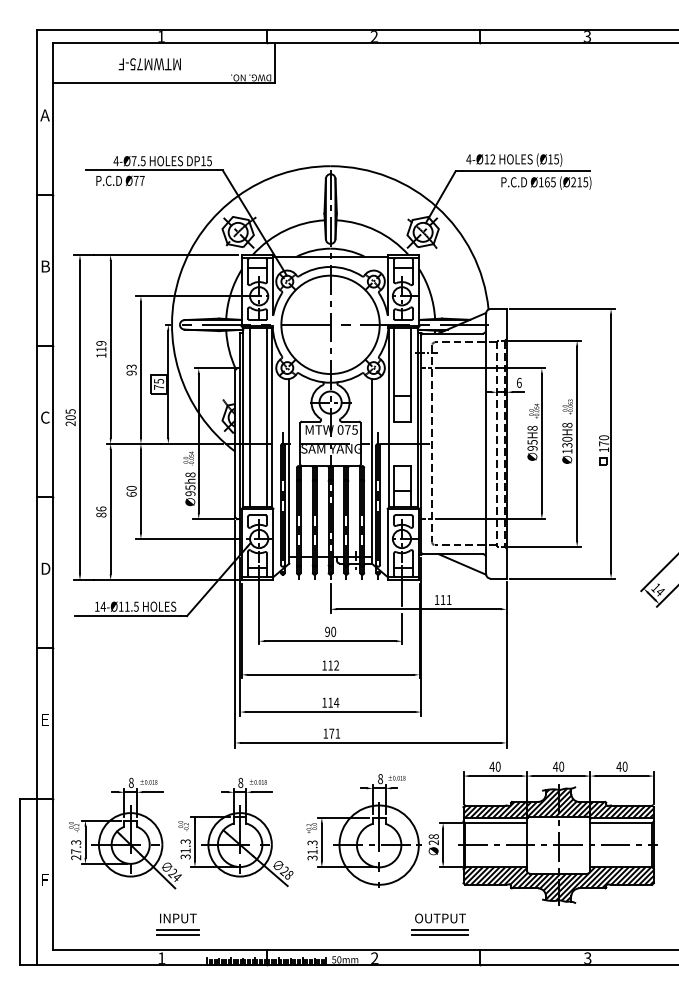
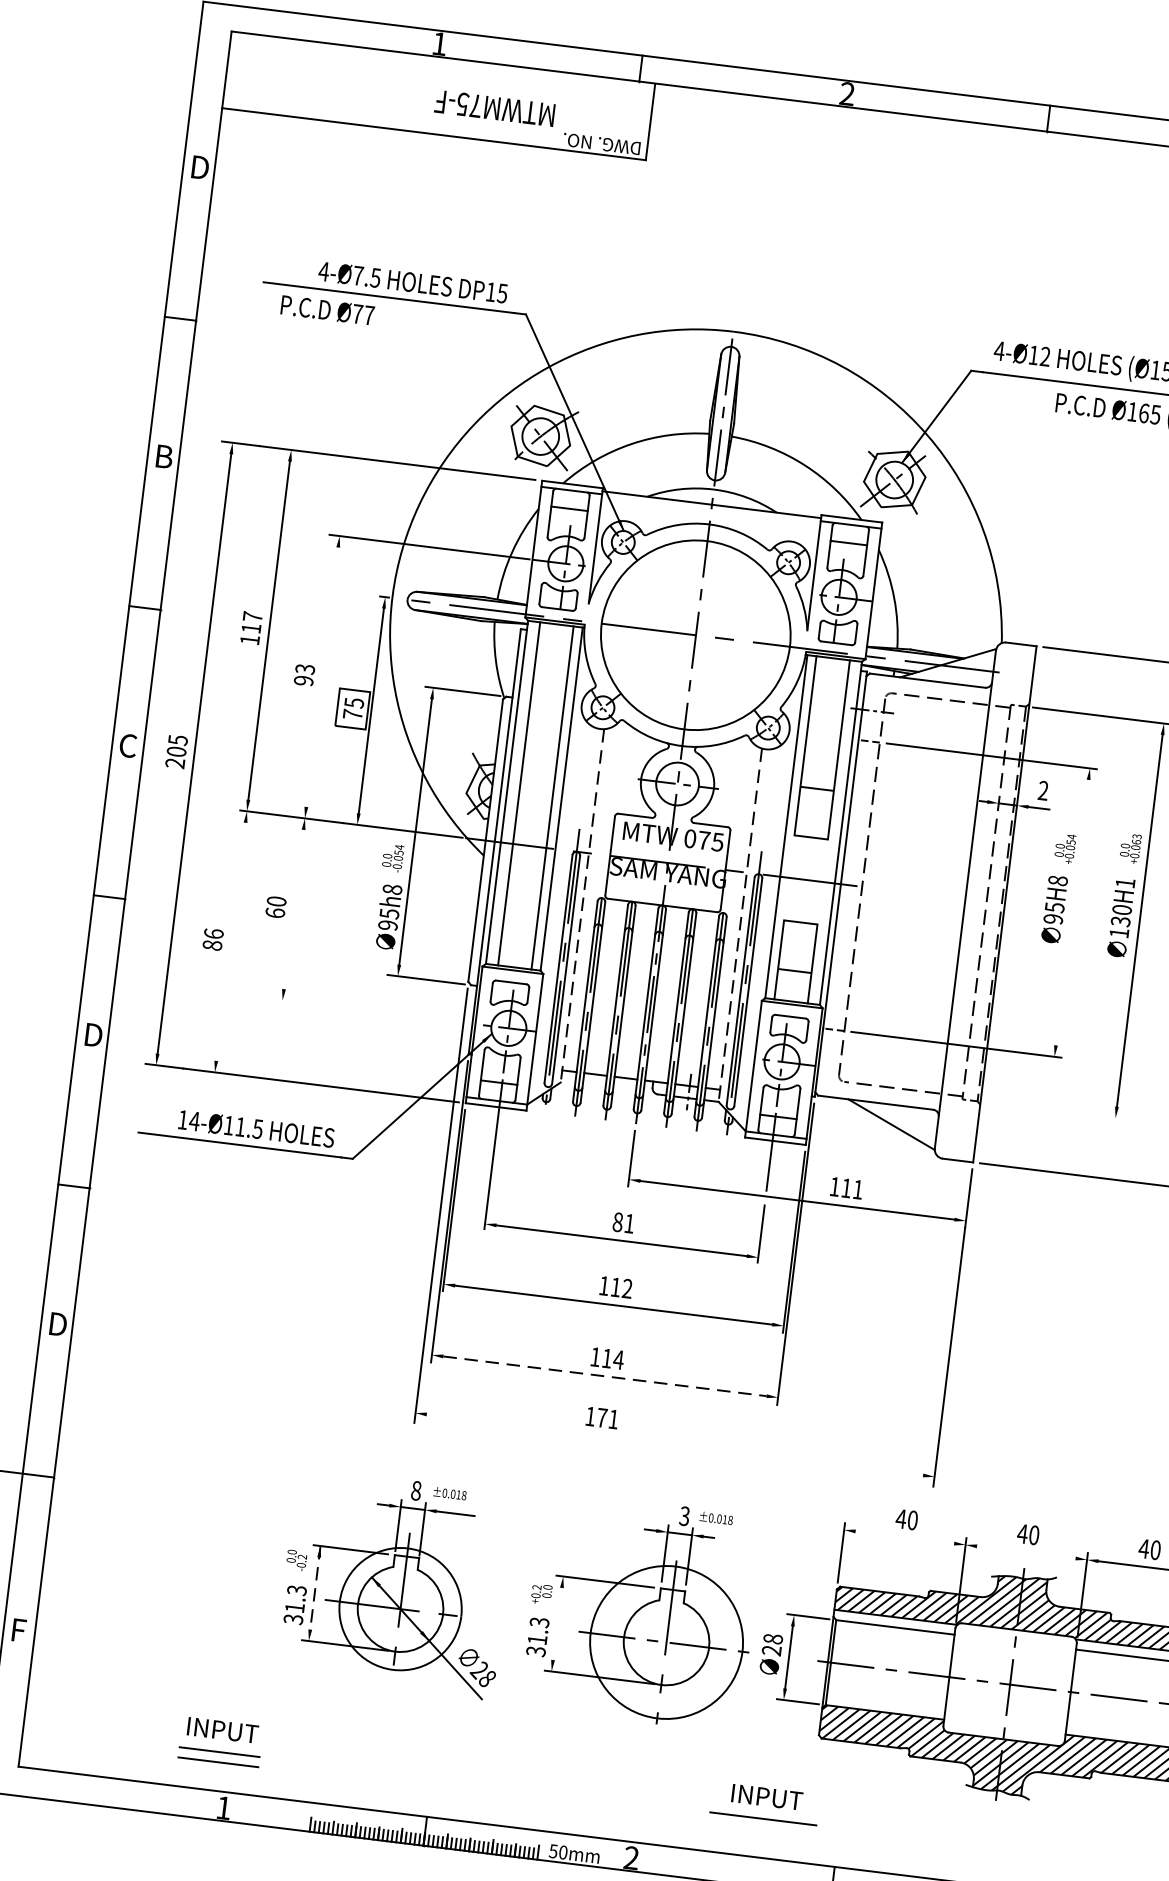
text: (149, 64) -> (494, 108), moved
text: (45, 115) -> (199, 167), A -> D
text: (101, 343) -> (253, 617), 119 -> 117
line: (140, 369) -> (321, 676), removed
text: (518, 382) -> (1041, 789), 6 -> 2
text: (567, 424) -> (1125, 881), 130H8 -> 130H1
line: (541, 443) -> (1071, 911), removed
line: (289, 471) -> (582, 906), solid -> dashed
line: (371, 471) -> (739, 925), solid -> dashed
line: (140, 491) -> (292, 909), removed
line: (110, 511) -> (230, 940), removed
line: (187, 539) -> (371, 1012), removed
line: (544, 546) -> (1053, 1109), removed
text: (330, 631) -> (623, 1222), 90 -> 81
line: (331, 712) -> (606, 1377), solid -> dashed
text: (45, 719) -> (57, 1323), E -> D
line: (370, 742) -> (674, 1443), removed
line: (494, 776) -> (903, 1538), removed
line: (558, 776) -> (1025, 1553), removed
text: (380, 778) -> (684, 1515), 8 -> 3
part: (125, 833) -> (183, 1560), removed
line: (194, 839) -> (314, 1588), solid -> dashed
line: (321, 842) -> (556, 1623), removed
text: (440, 918) -> (766, 1797), OUTPUT -> INPUT
part: (177, 924) -> (219, 1741), moved
line: (439, 935) -> (760, 1829), removed

